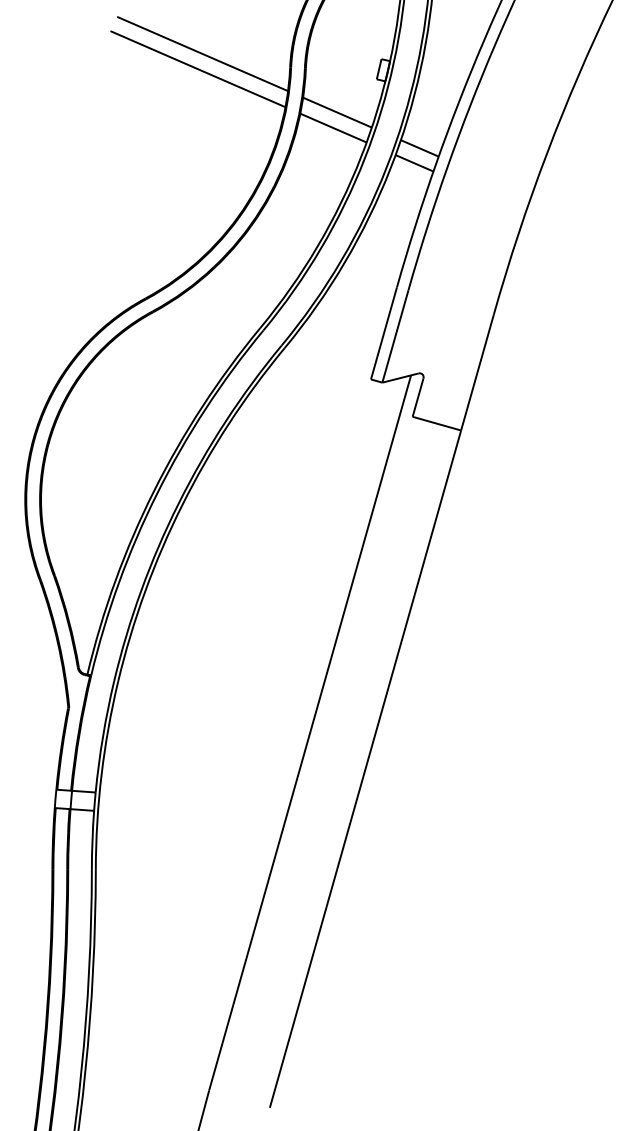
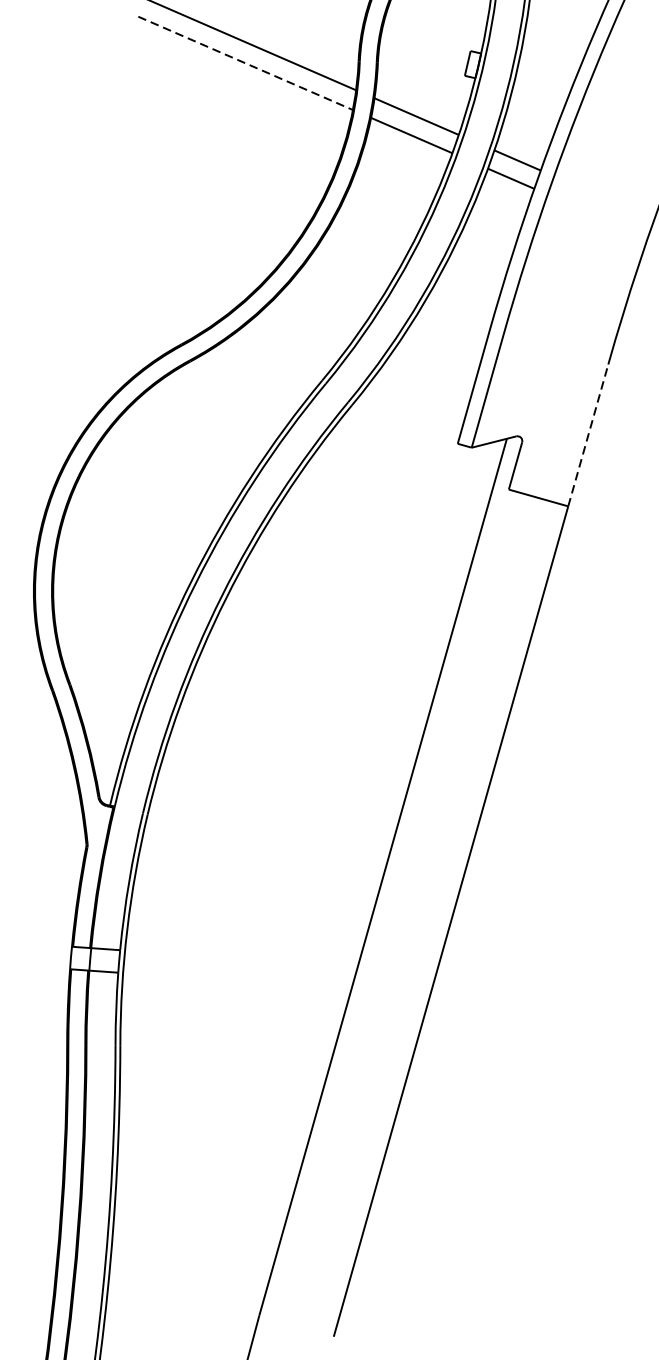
line: (198, 69) -> (246, 63), solid -> dashed
line: (477, 372) -> (588, 435), solid -> dashed

